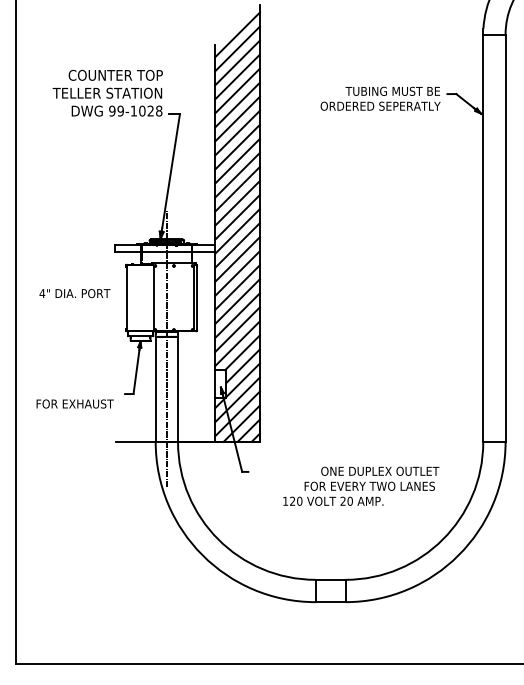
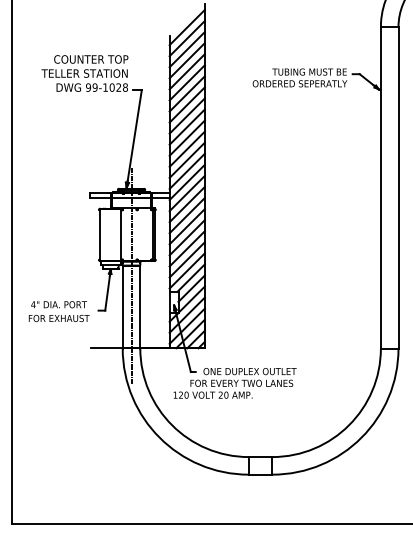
text: (74, 293) -> (58, 304), moved
text: (361, 485) -> (235, 382), moved

